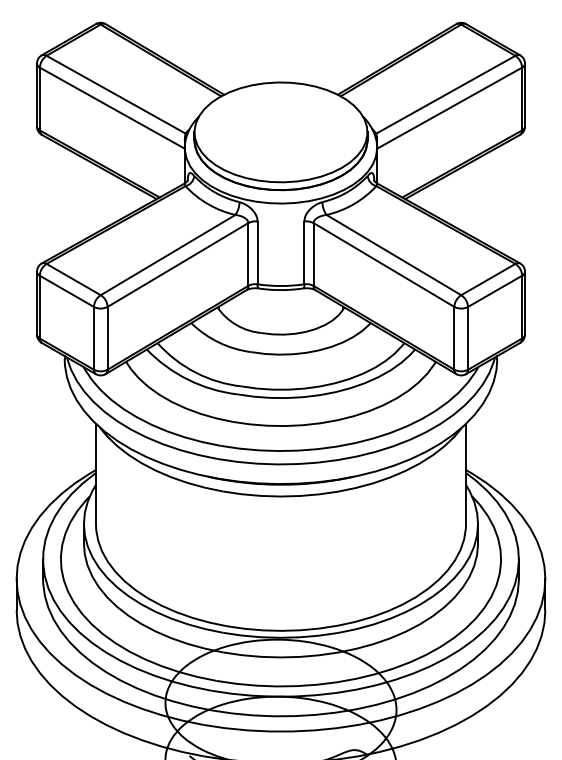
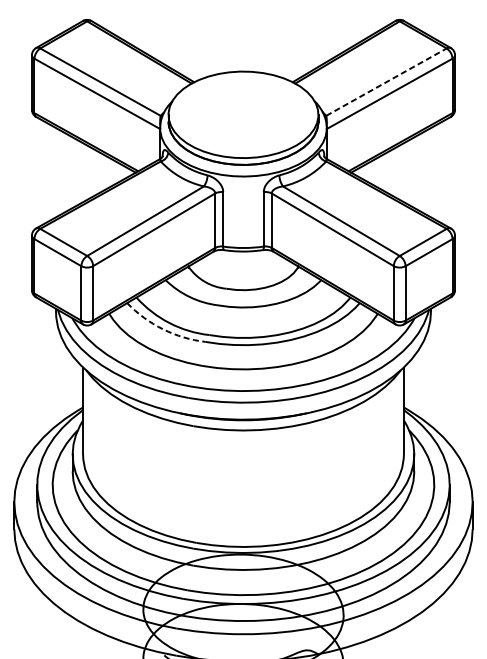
line: (445, 94) -> (386, 82), solid -> dashed
arc: (188, 379) -> (163, 329), solid -> dashed

